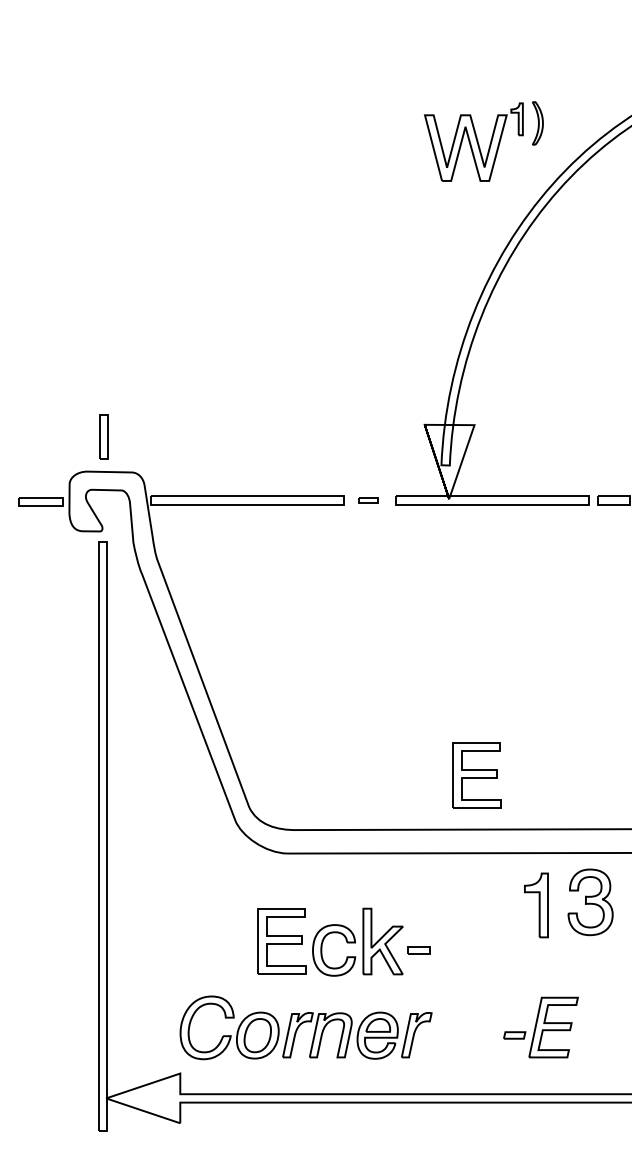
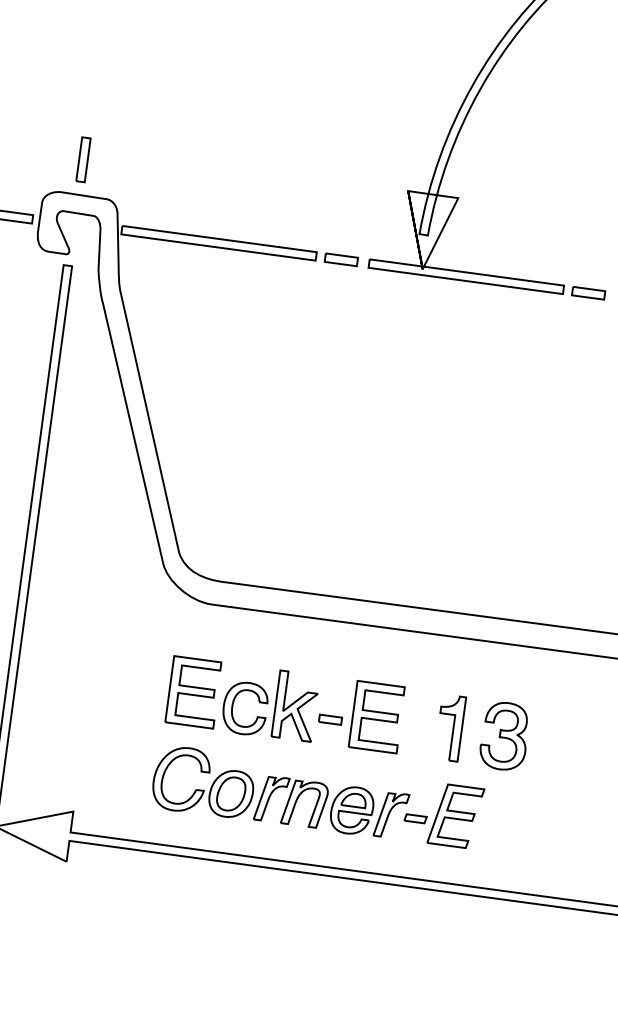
part: (368, 500) -> (341, 259), size x1.67
part: (476, 775) -> (376, 717), moved
part: (590, 902) -> (504, 736), moved
part: (536, 905) -> (450, 728), moved
part: (305, 1027) -> (280, 792), moved

